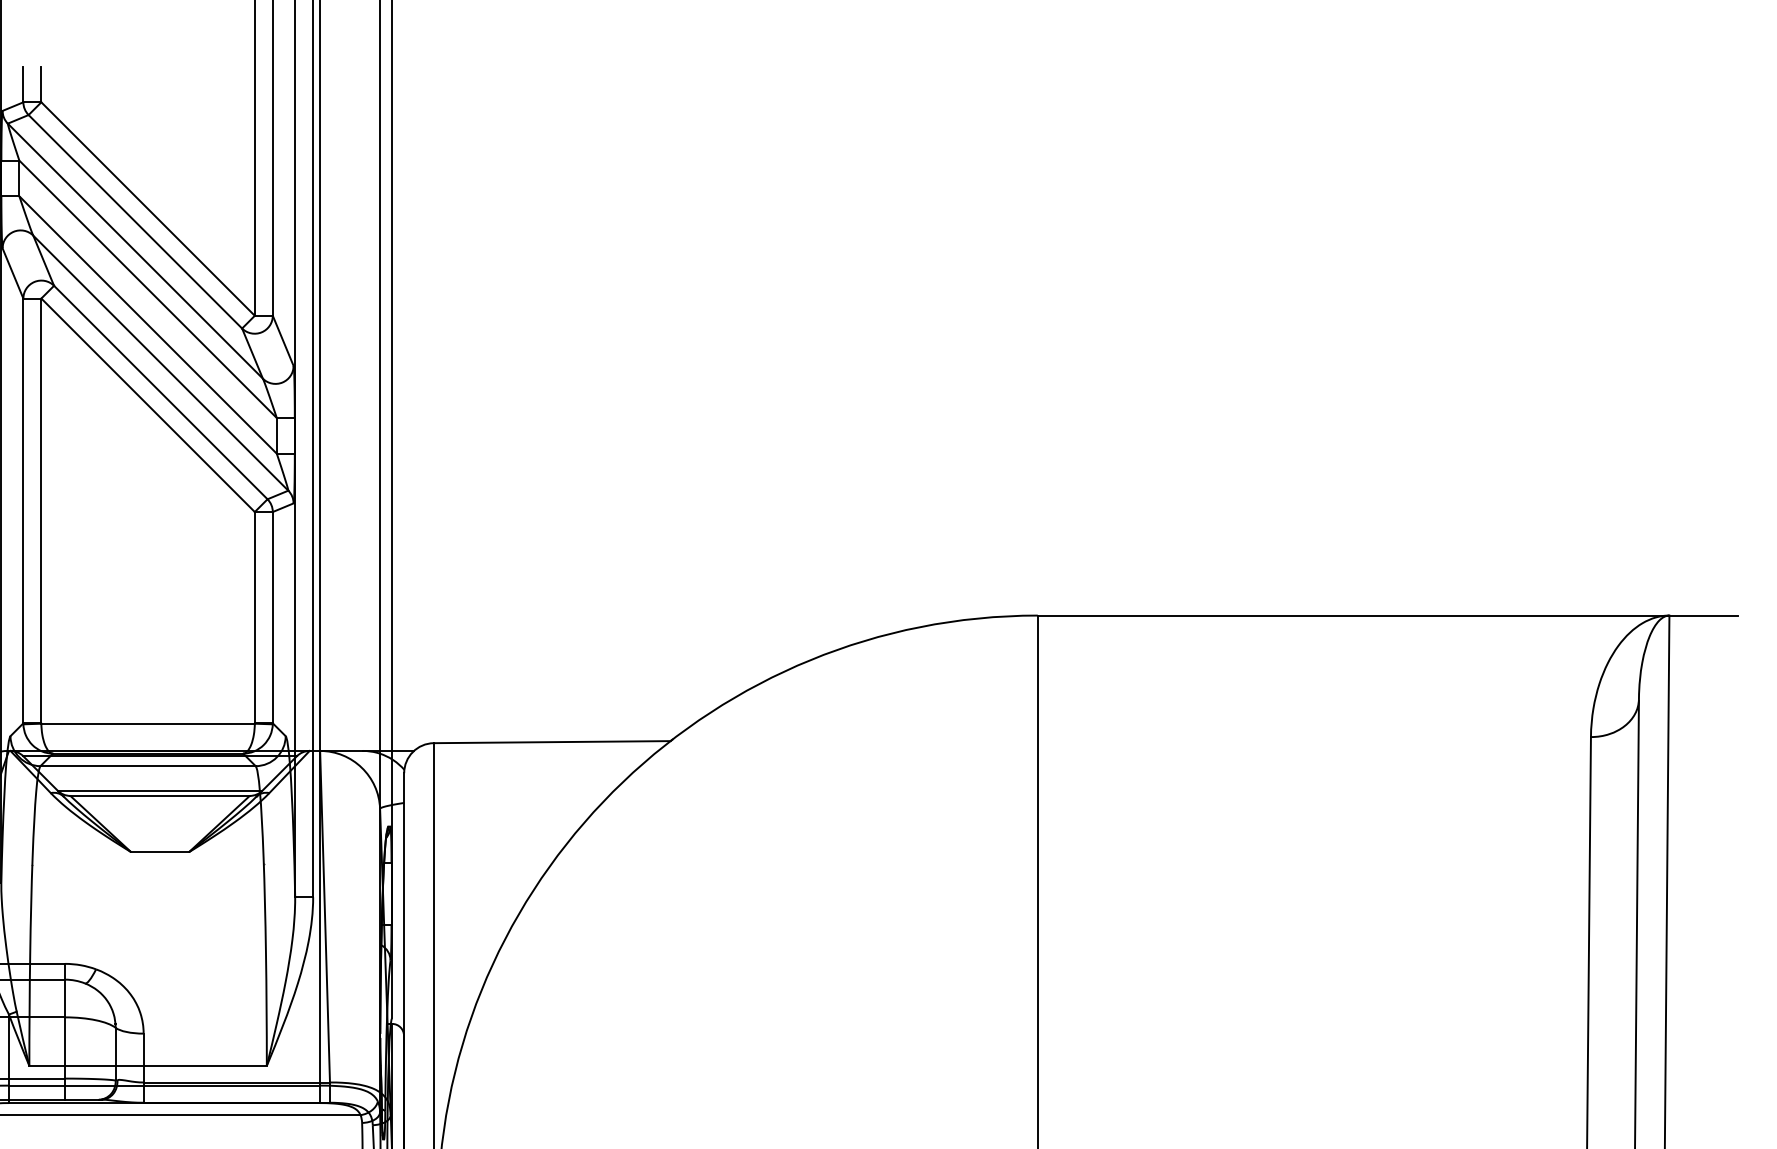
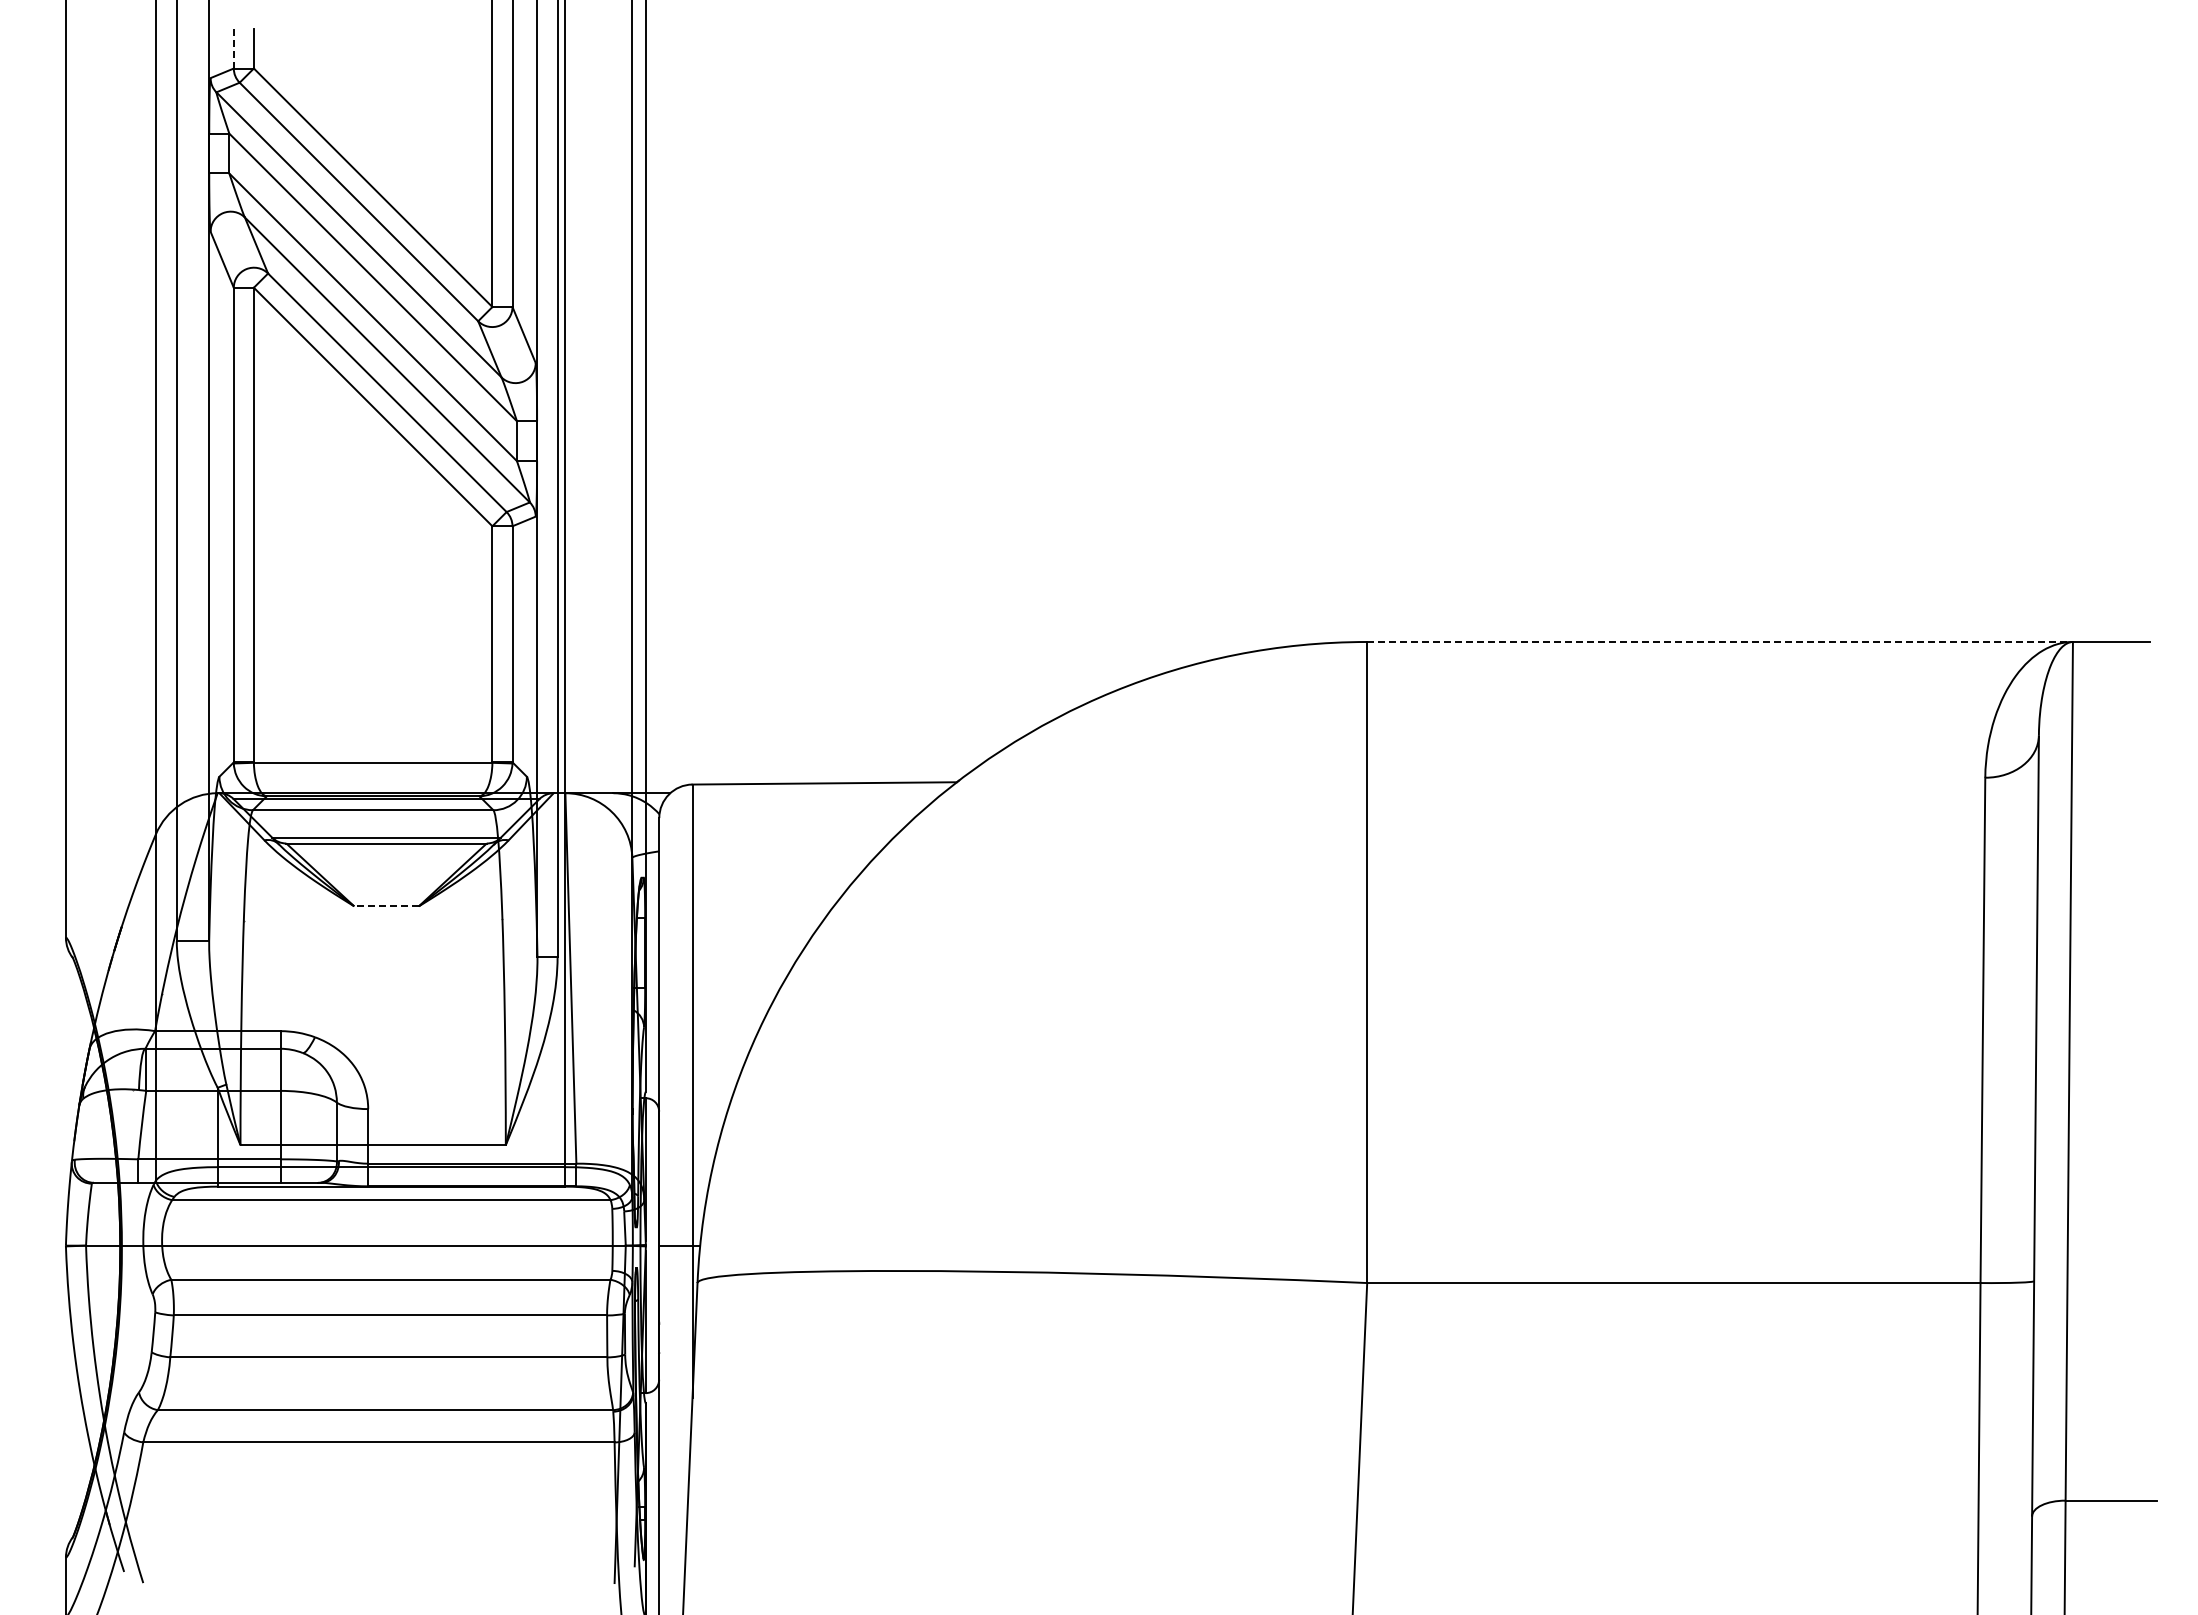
line: (23, 84) -> (233, 48), solid -> dashed
line: (1353, 616) -> (1720, 642), solid -> dashed
line: (160, 852) -> (386, 906), solid -> dashed

